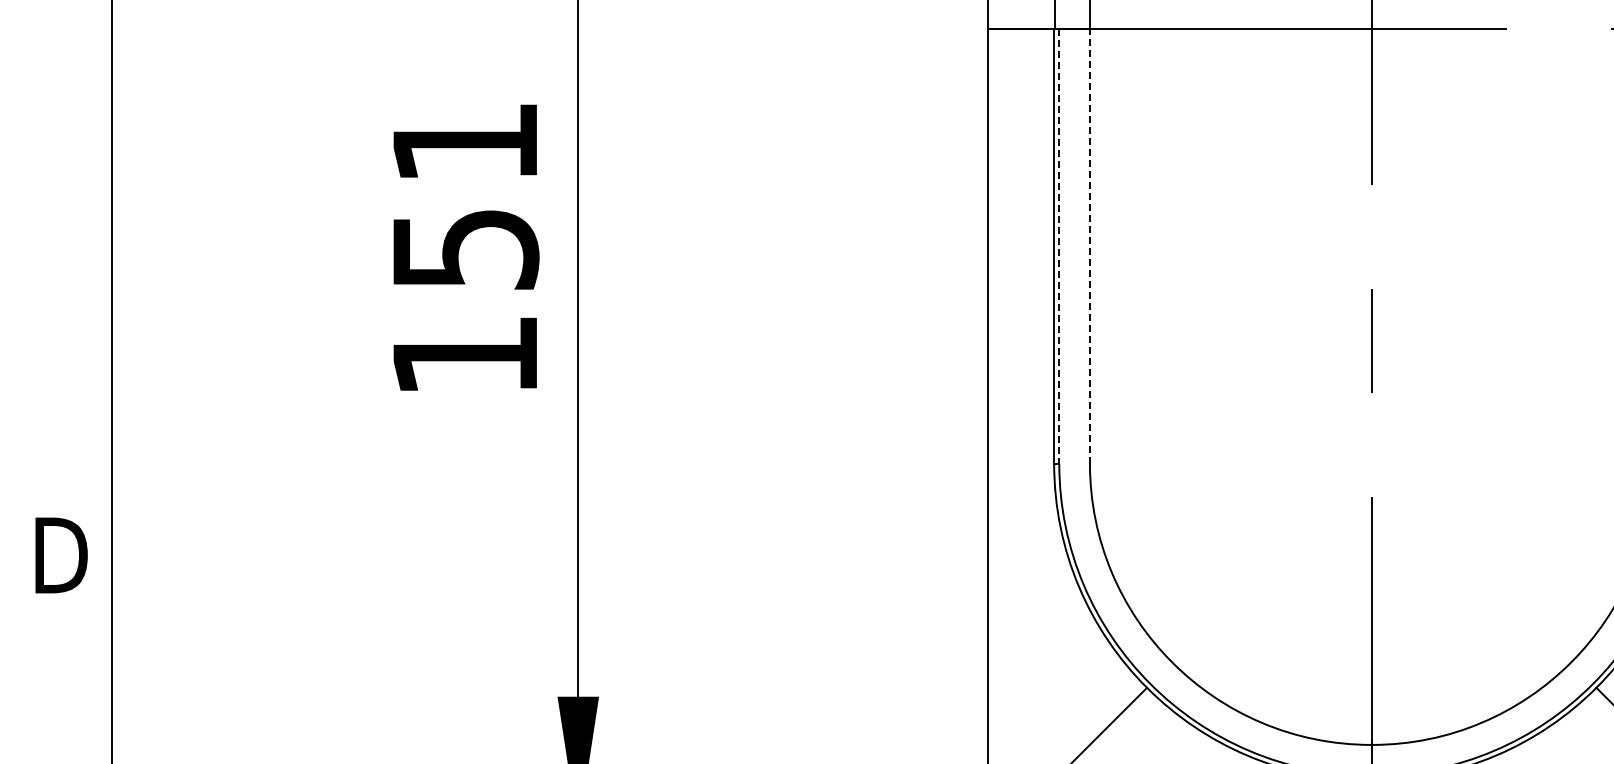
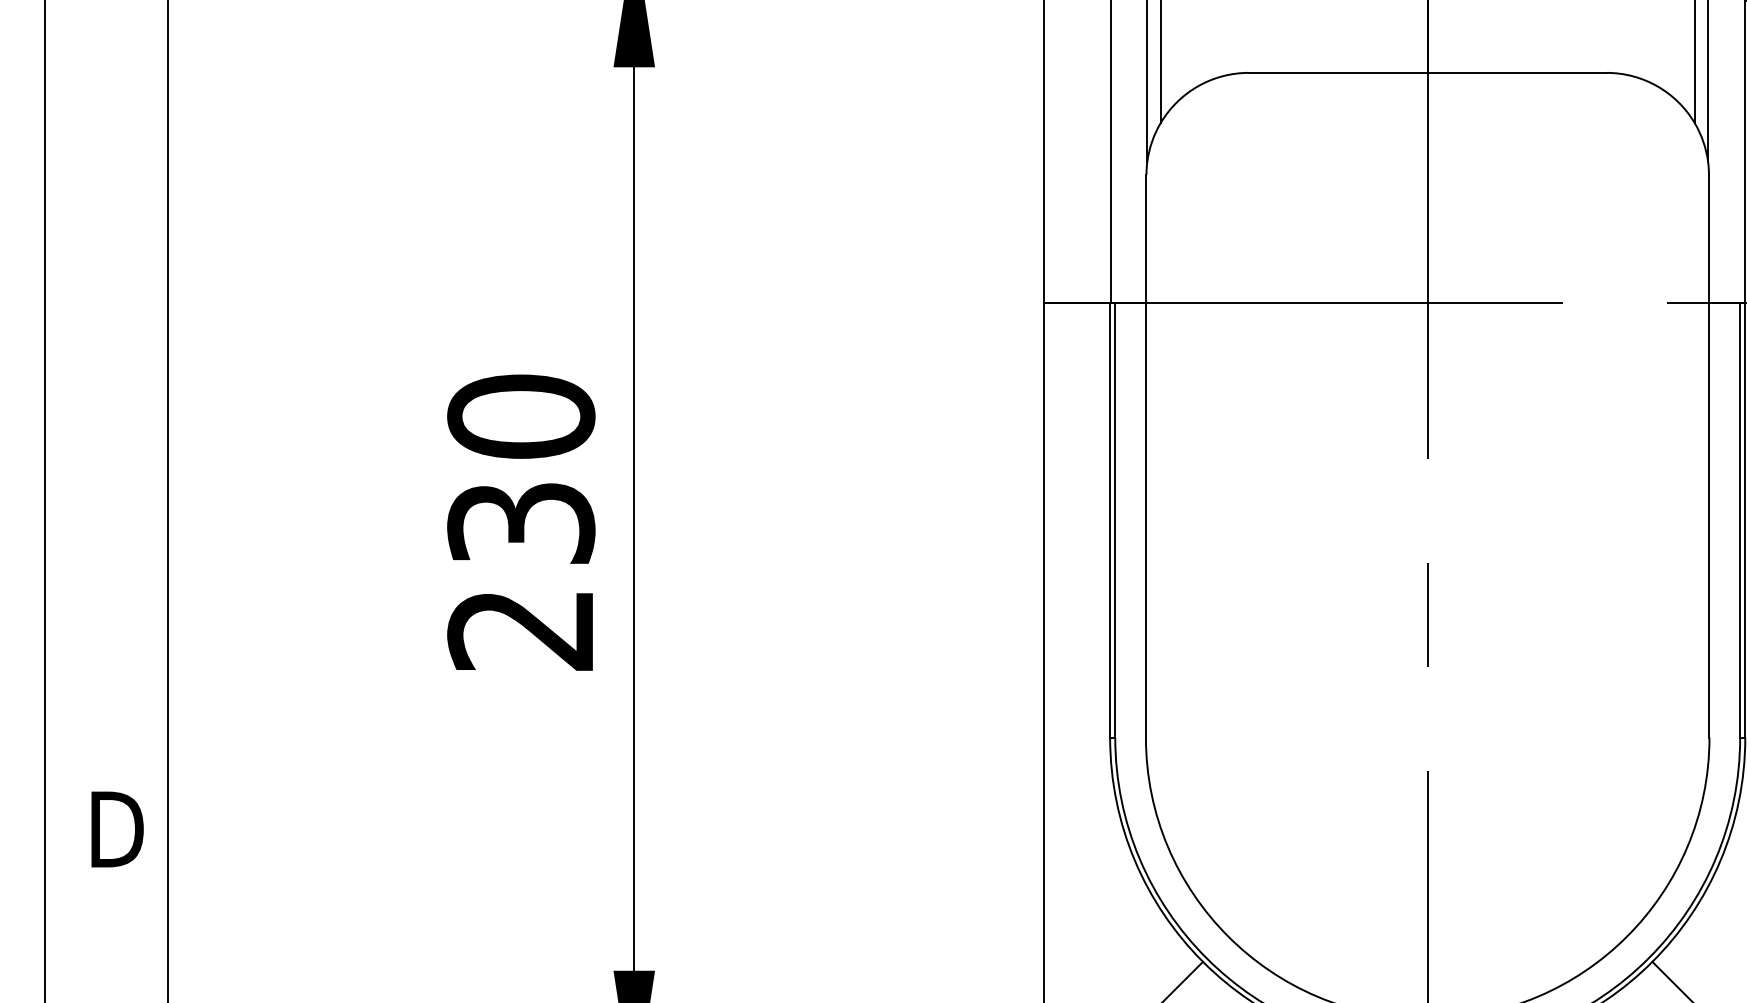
line: (1089, 245) -> (1145, 519), dashed -> solid
line: (1059, 246) -> (1115, 520), dashed -> solid
text: (465, 248) -> (521, 522), 151 -> 230

